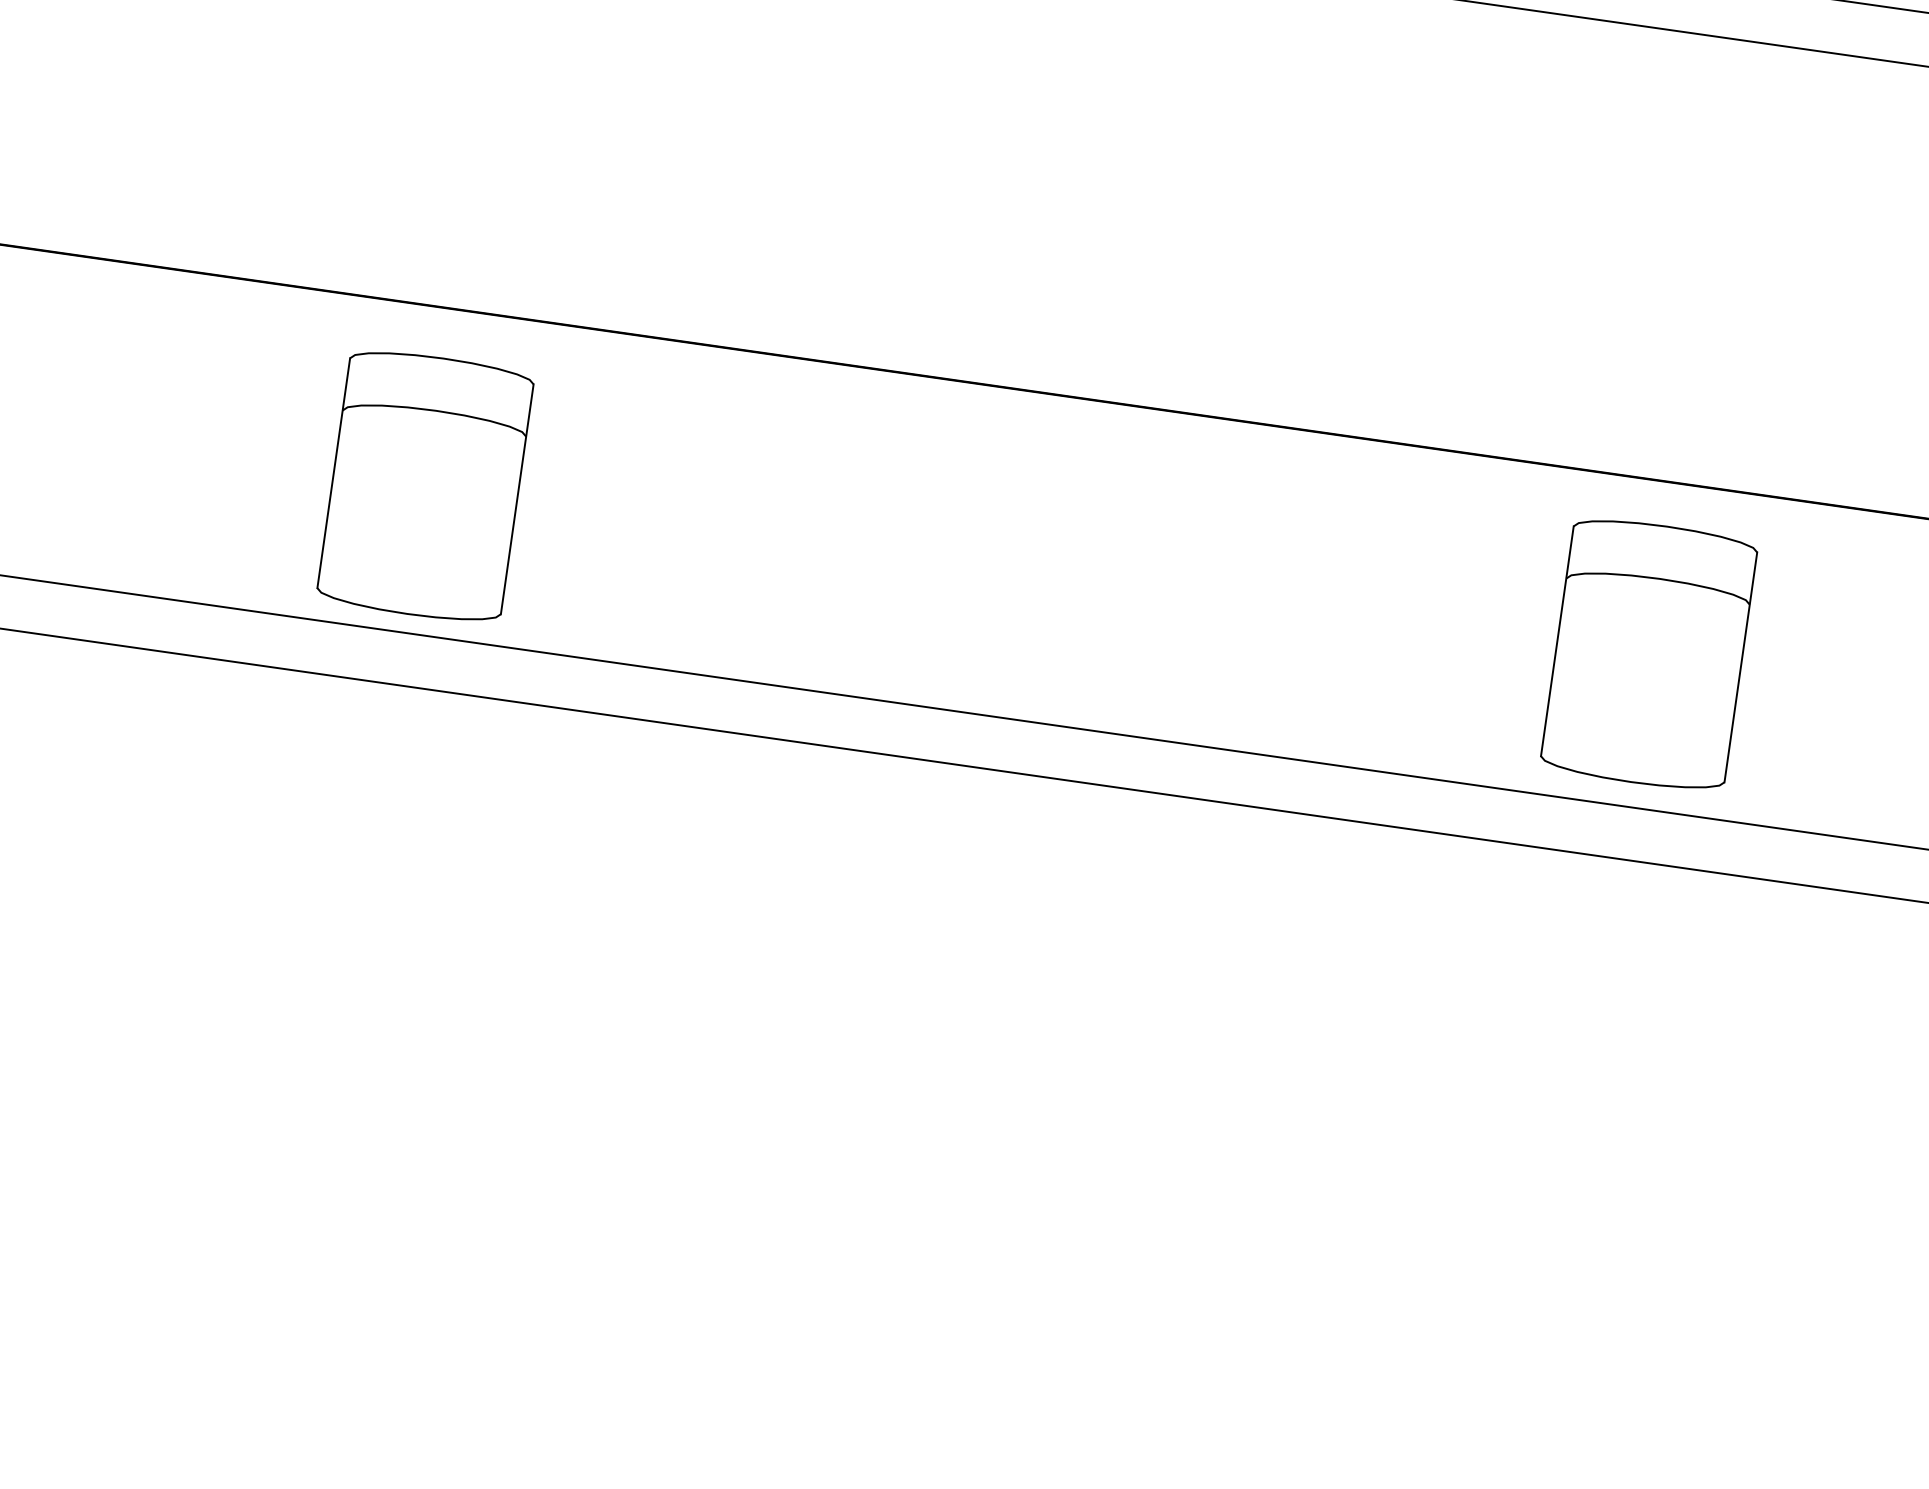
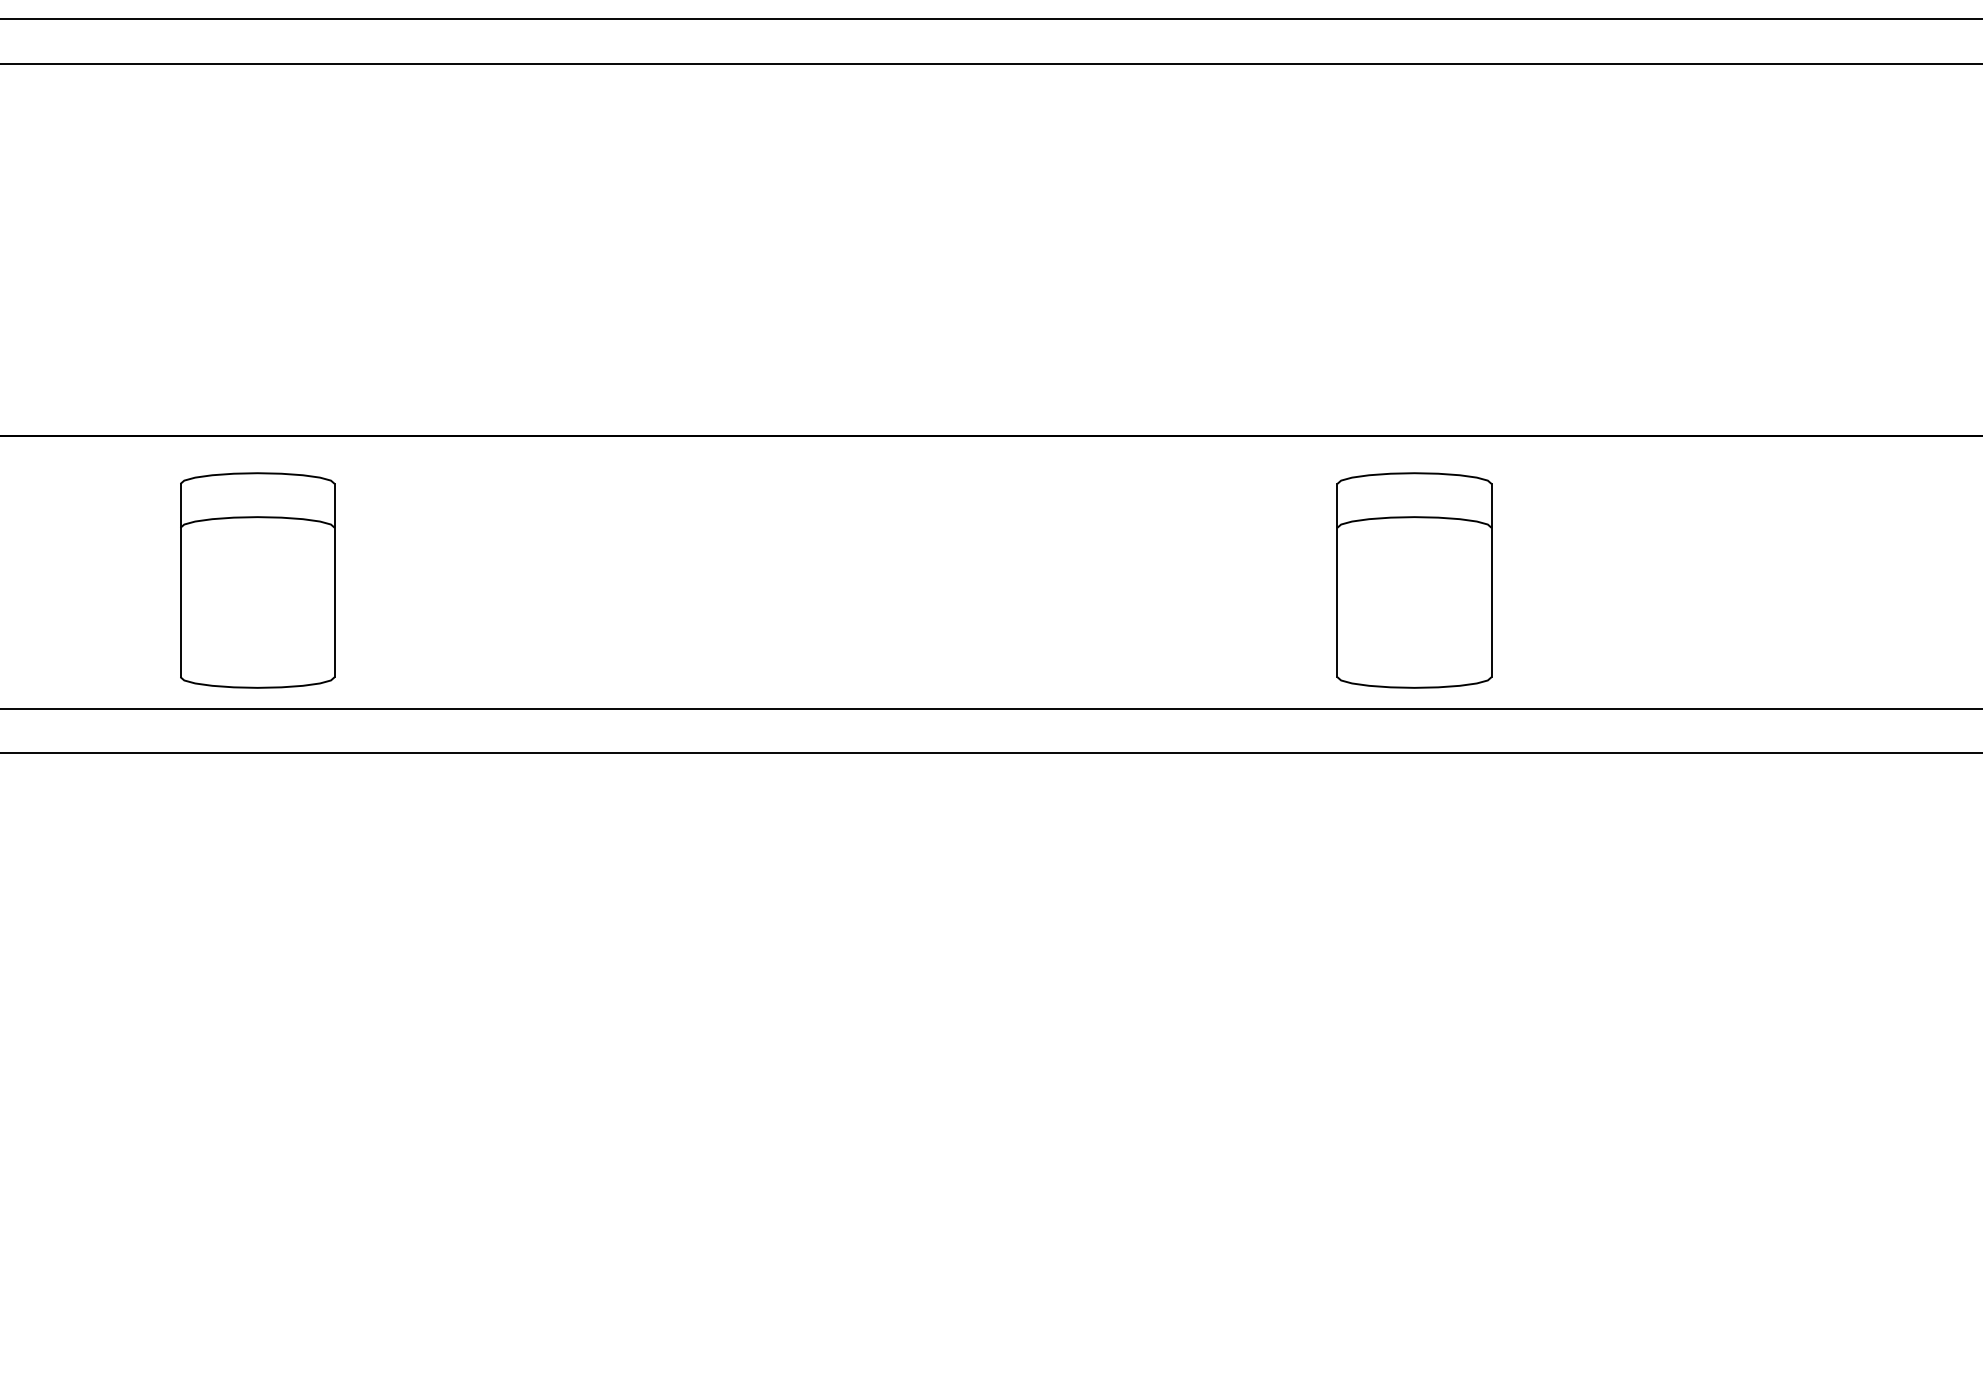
part: (425, 486) -> (257, 580), moved
part: (1649, 654) -> (1414, 580), moved

